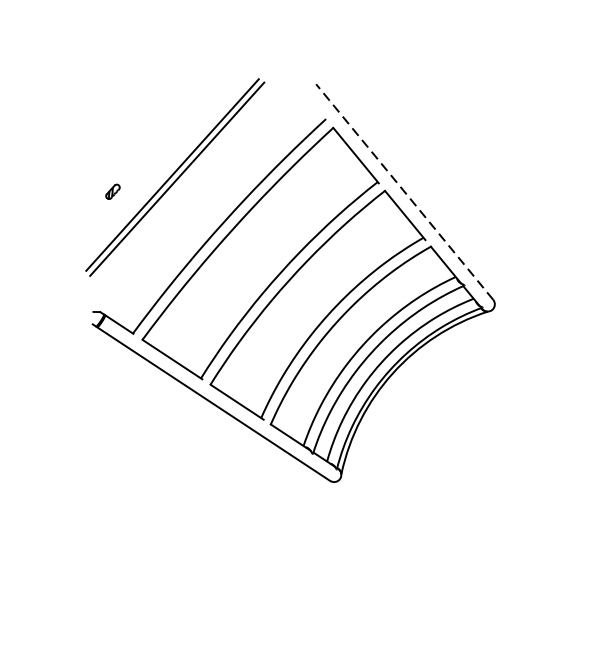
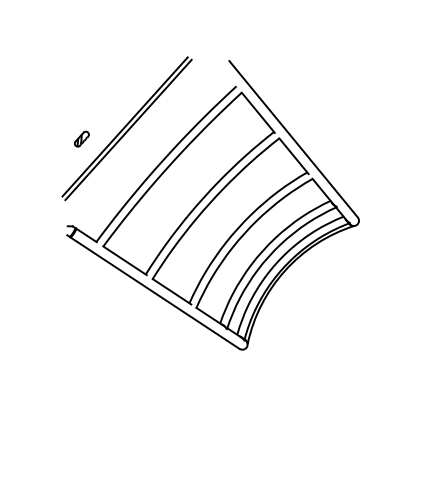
part: (112, 190) -> (81, 138), size x1.43
line: (404, 190) -> (293, 138), dashed -> solid

